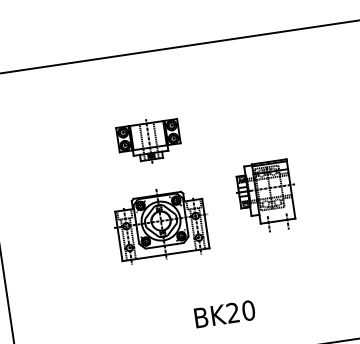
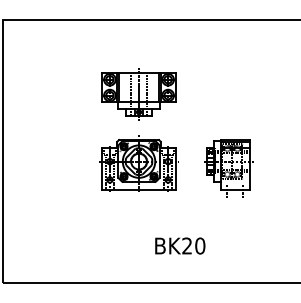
part: (148, 141) -> (138, 94), size x1.43
part: (266, 196) -> (228, 168), moved

